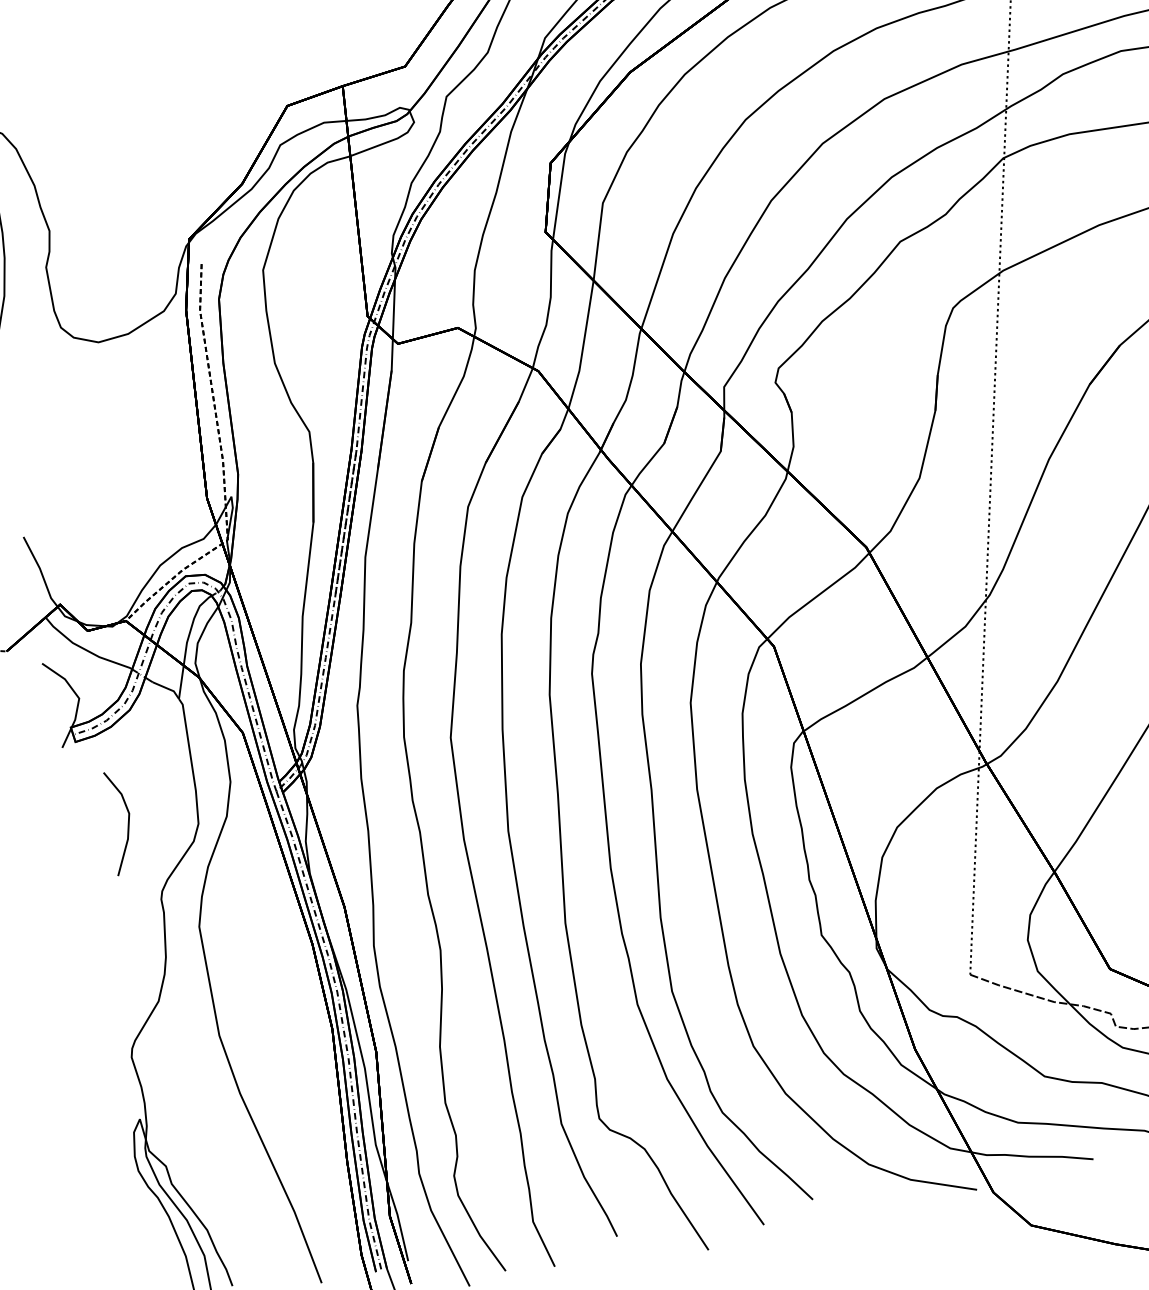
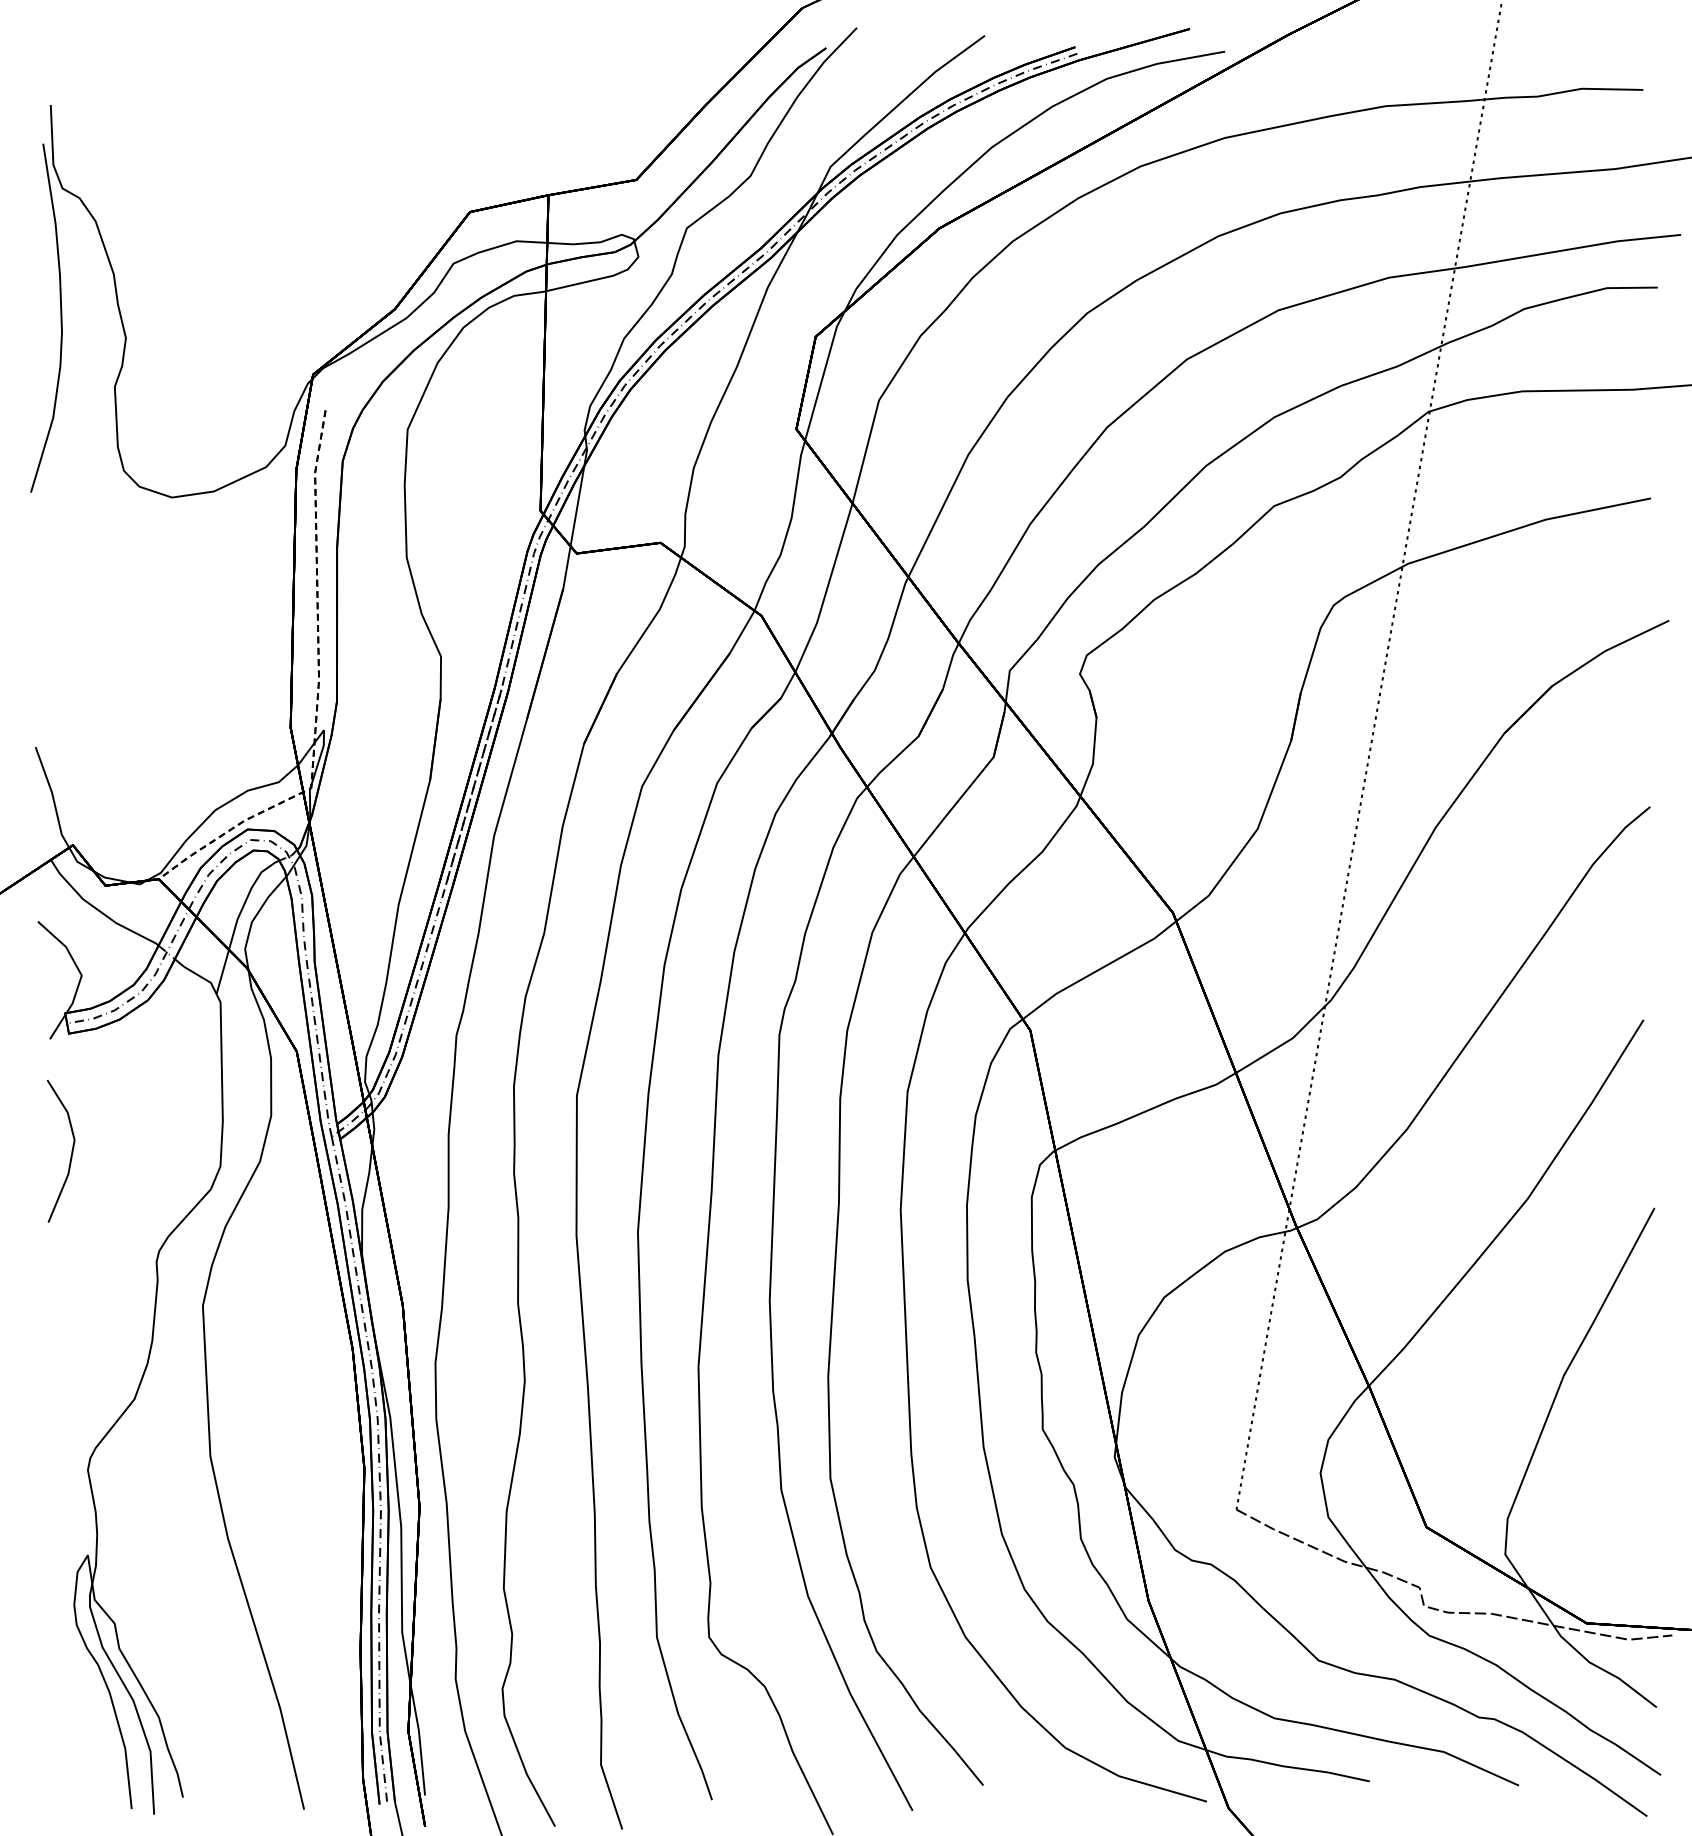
line: (127, 821) -> (71, 1150), moved

